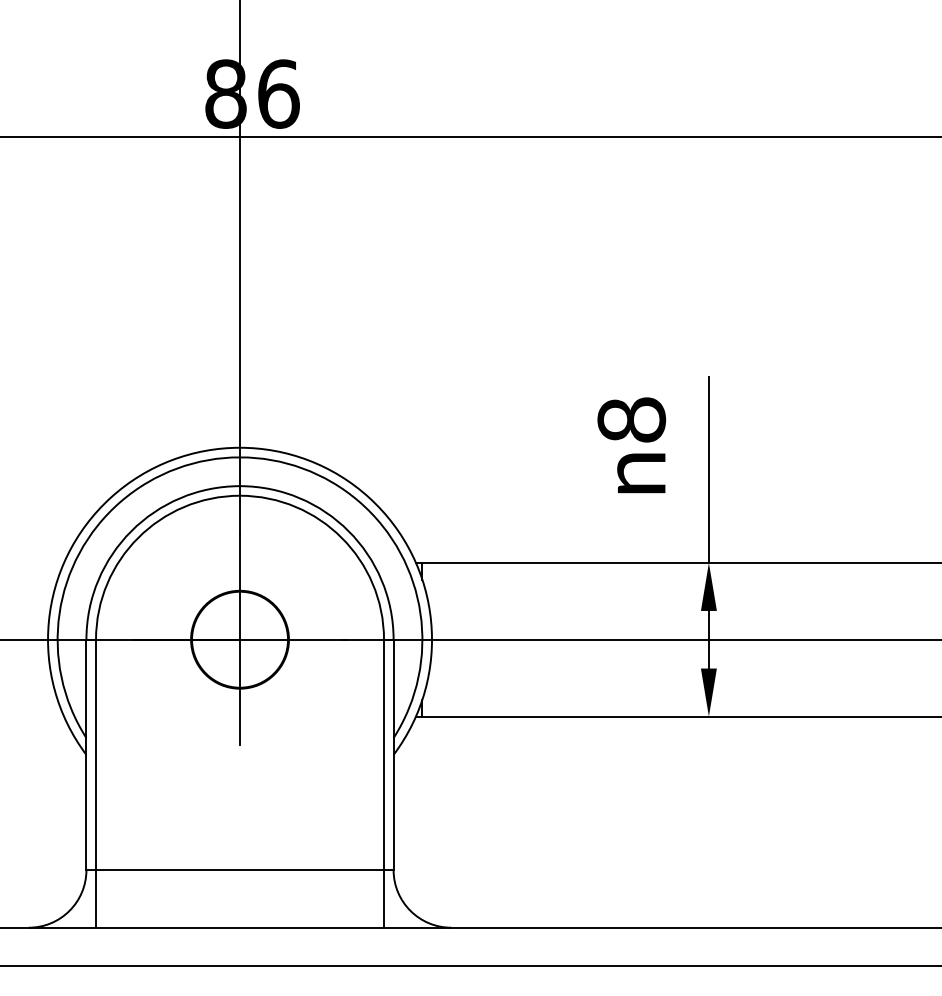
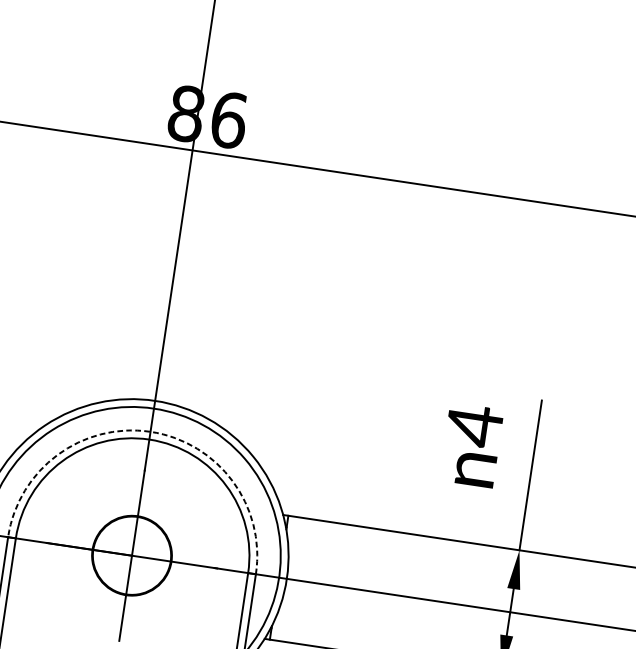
text: (631, 420) -> (474, 426), 8 -> 4
arc: (240, 486) -> (150, 432), solid -> dashed

